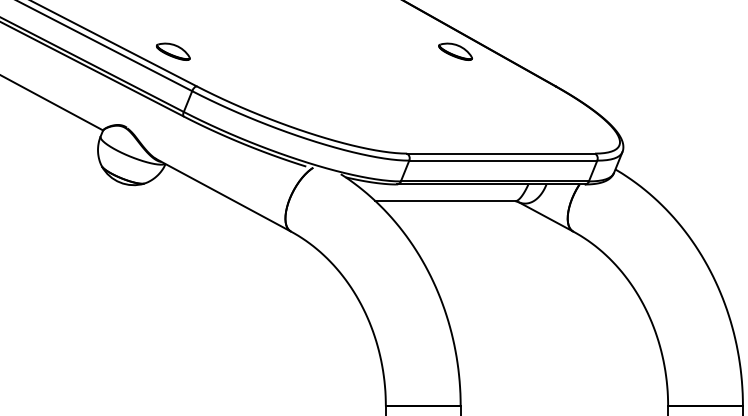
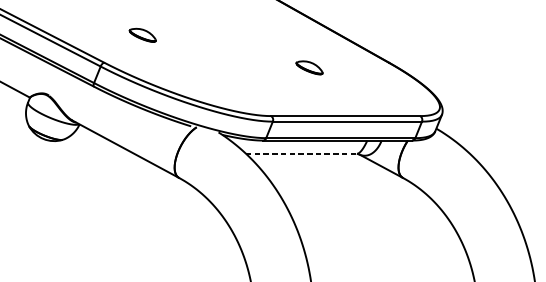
part: (173, 51) -> (142, 35), moved
part: (455, 51) -> (309, 67), moved
line: (446, 201) -> (302, 154), solid -> dashed

